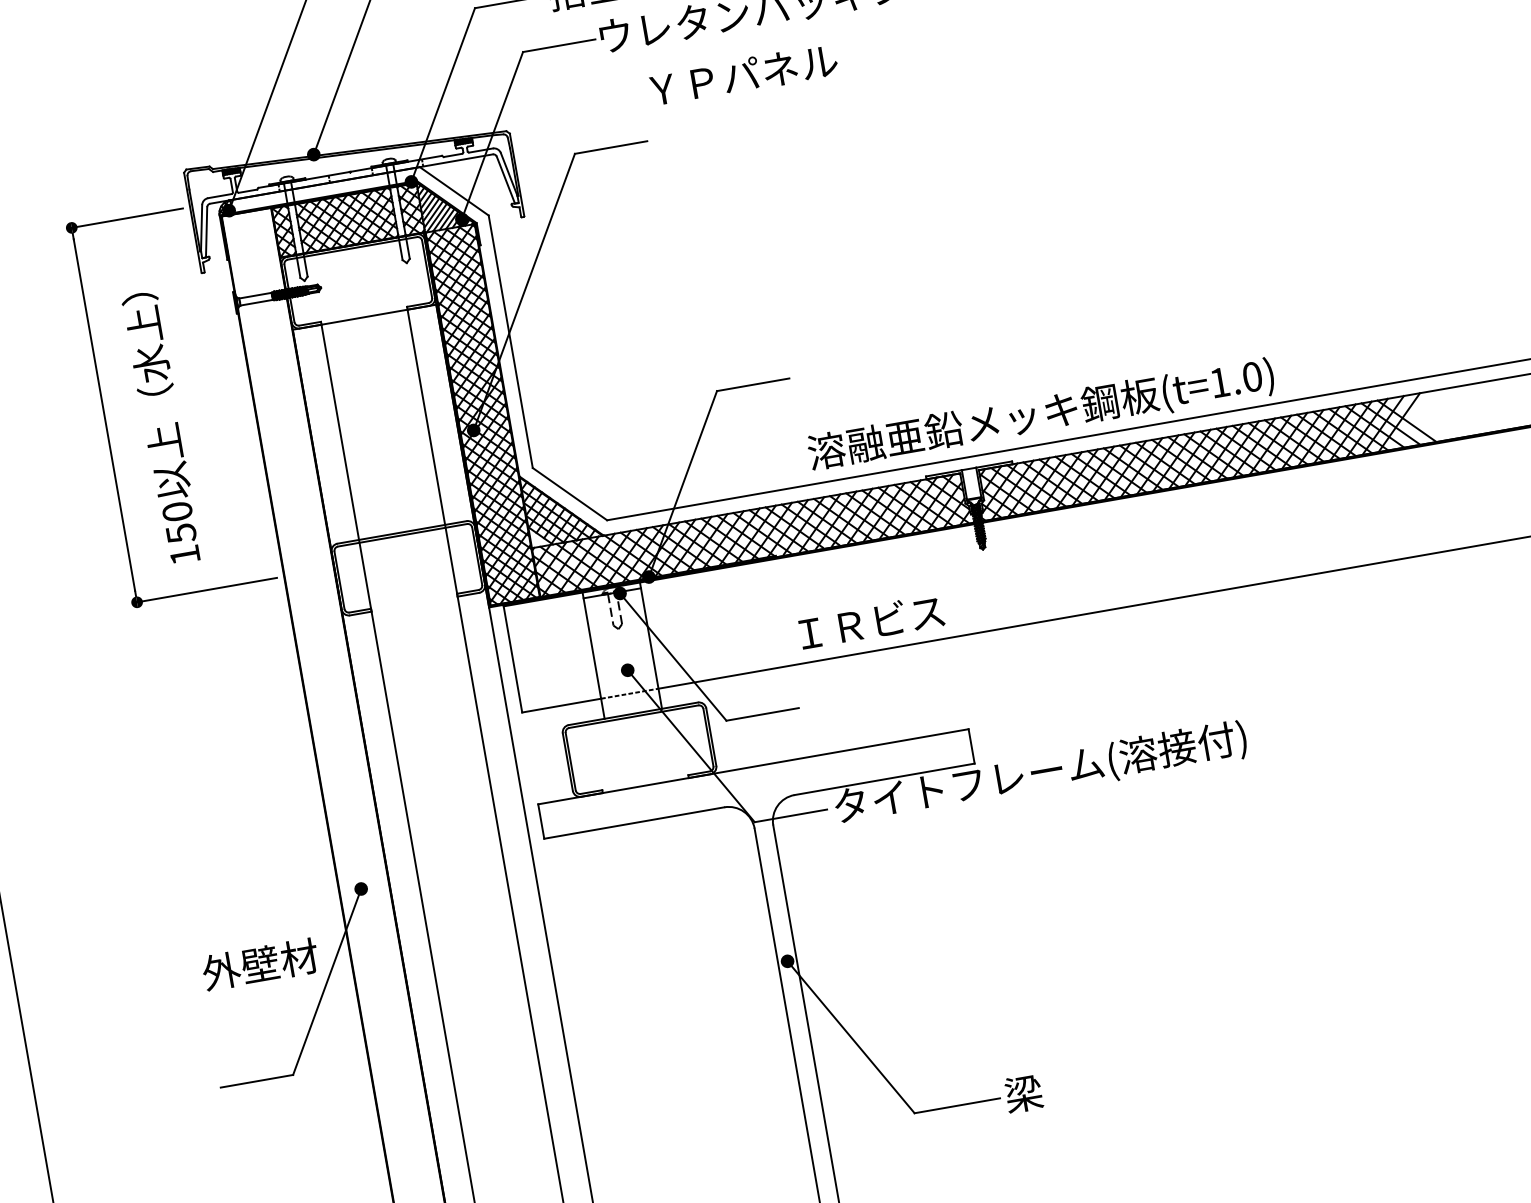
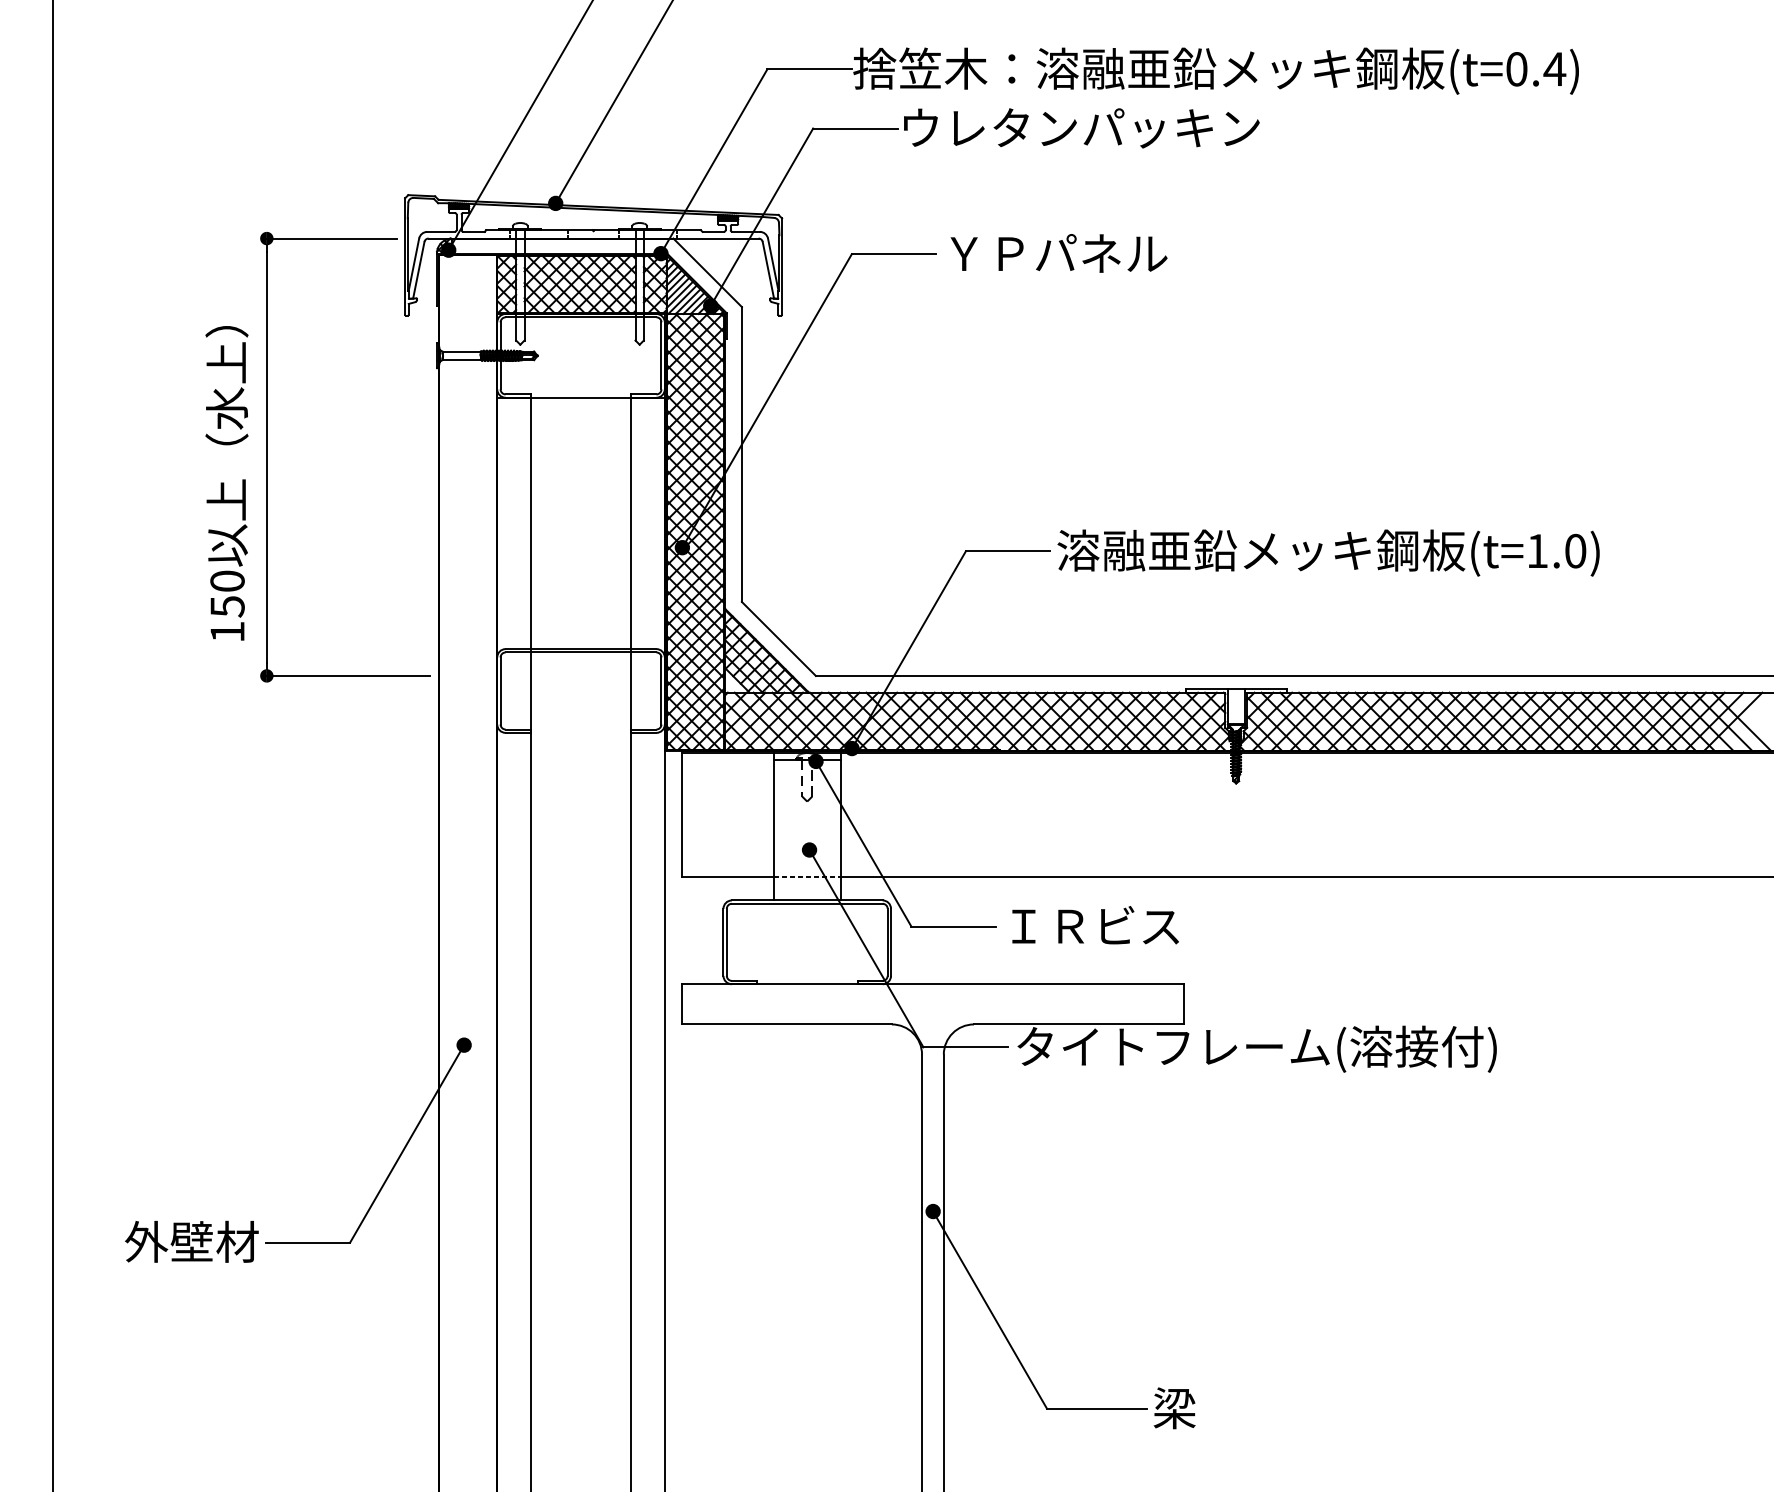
text: (743, 75) -> (1058, 253), moved
text: (1041, 415) -> (1328, 552), moved
text: (161, 428) -> (226, 483), moved
text: (871, 621) -> (1095, 925), moved
text: (259, 964) -> (191, 1241), moved

